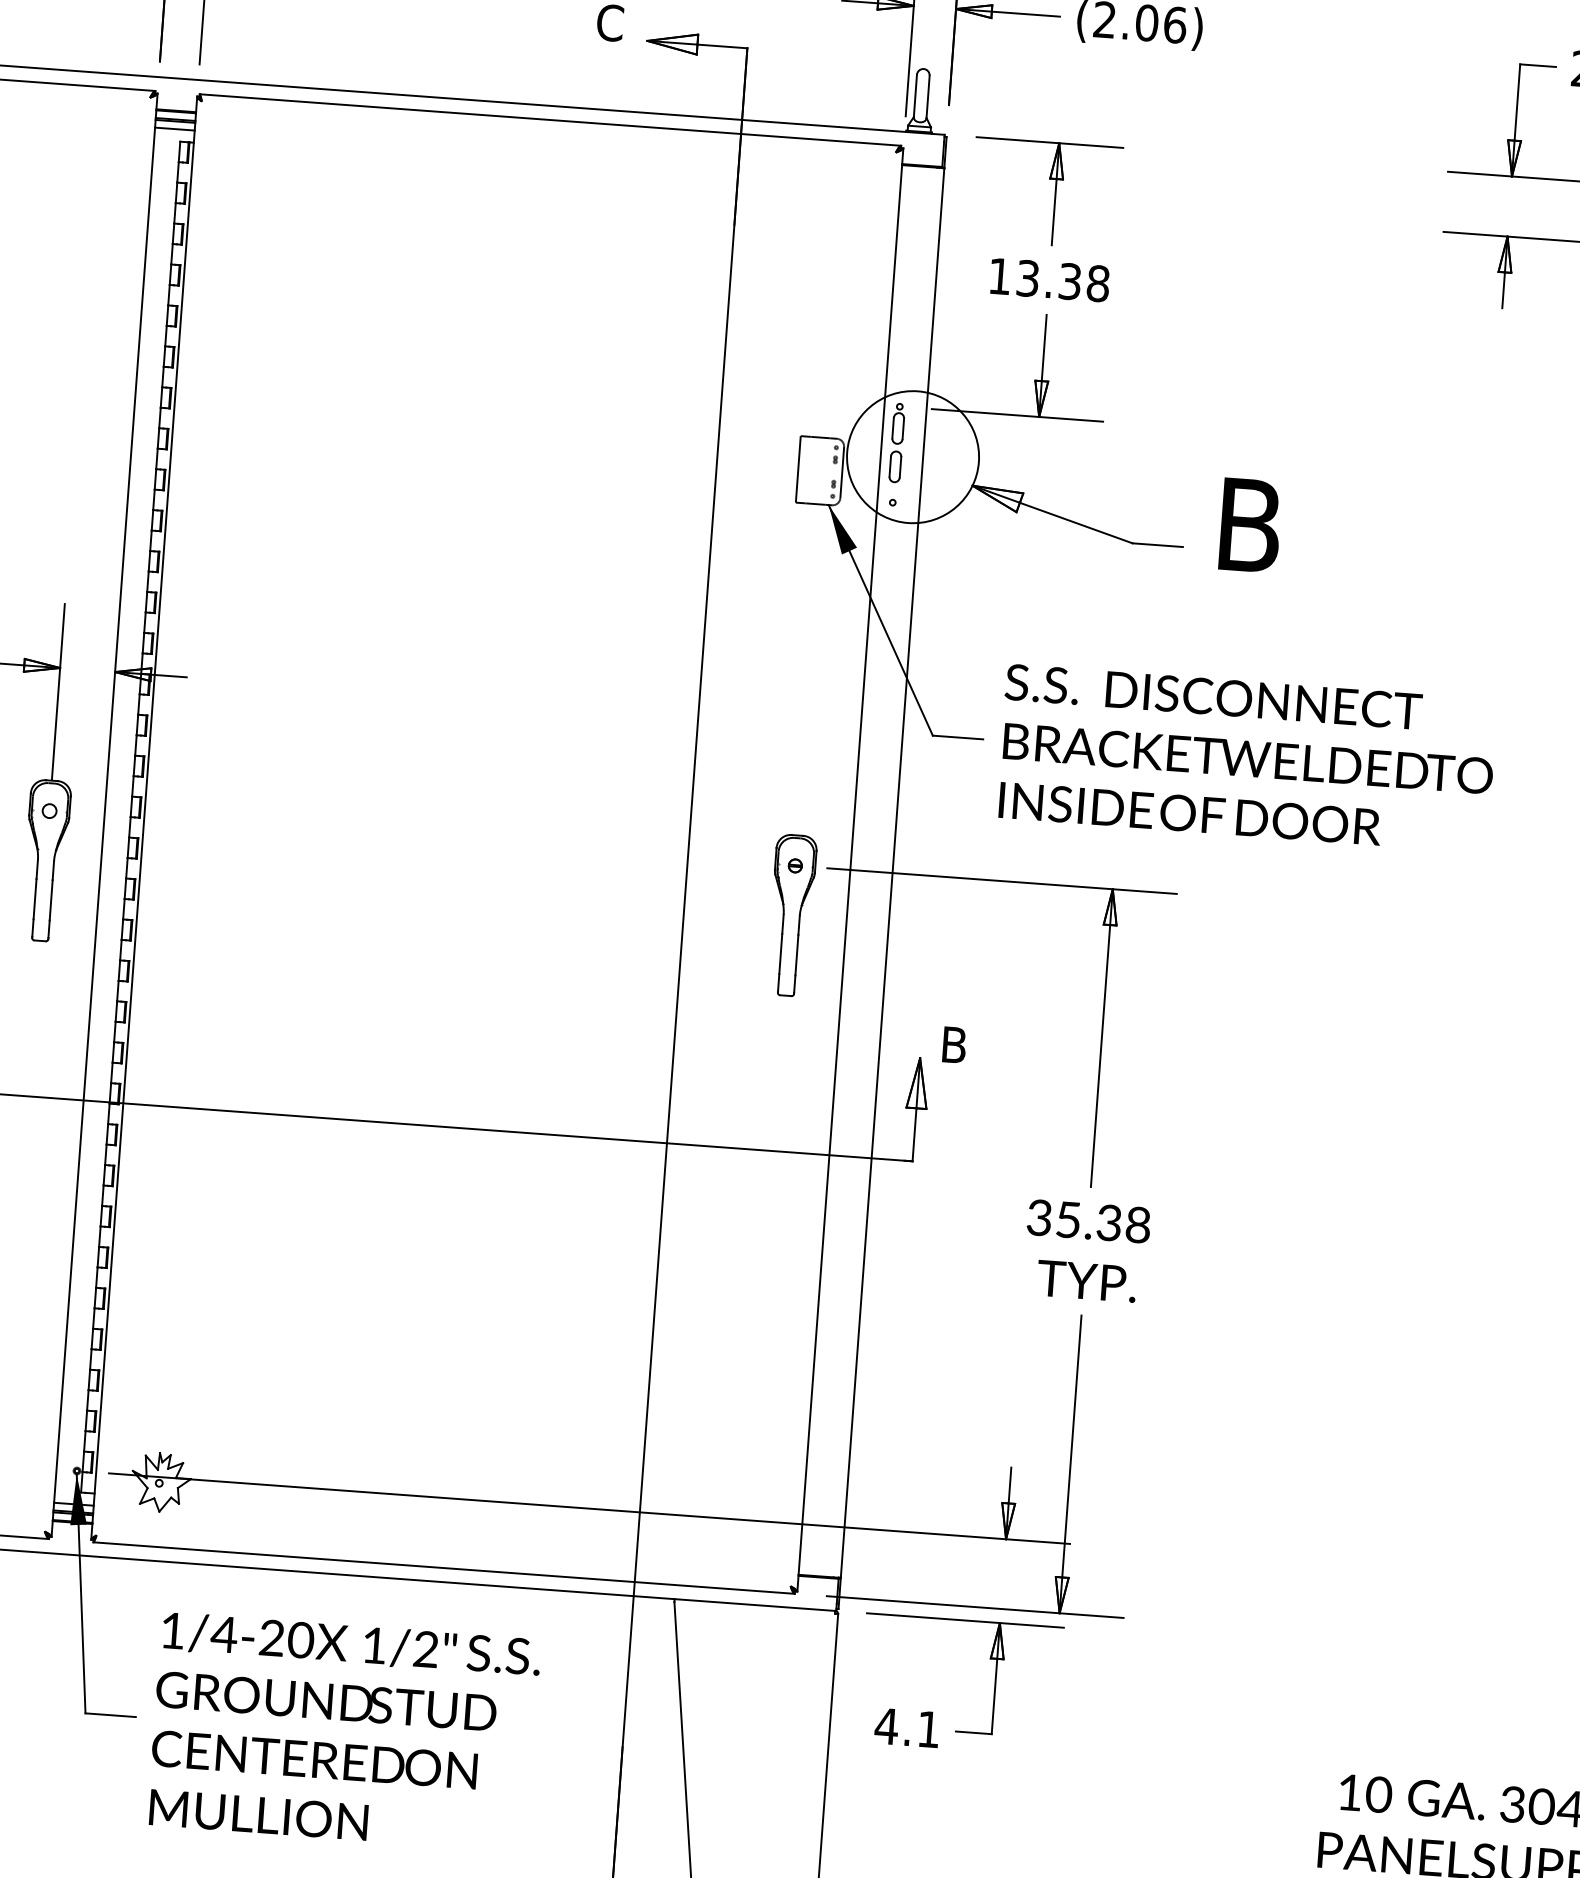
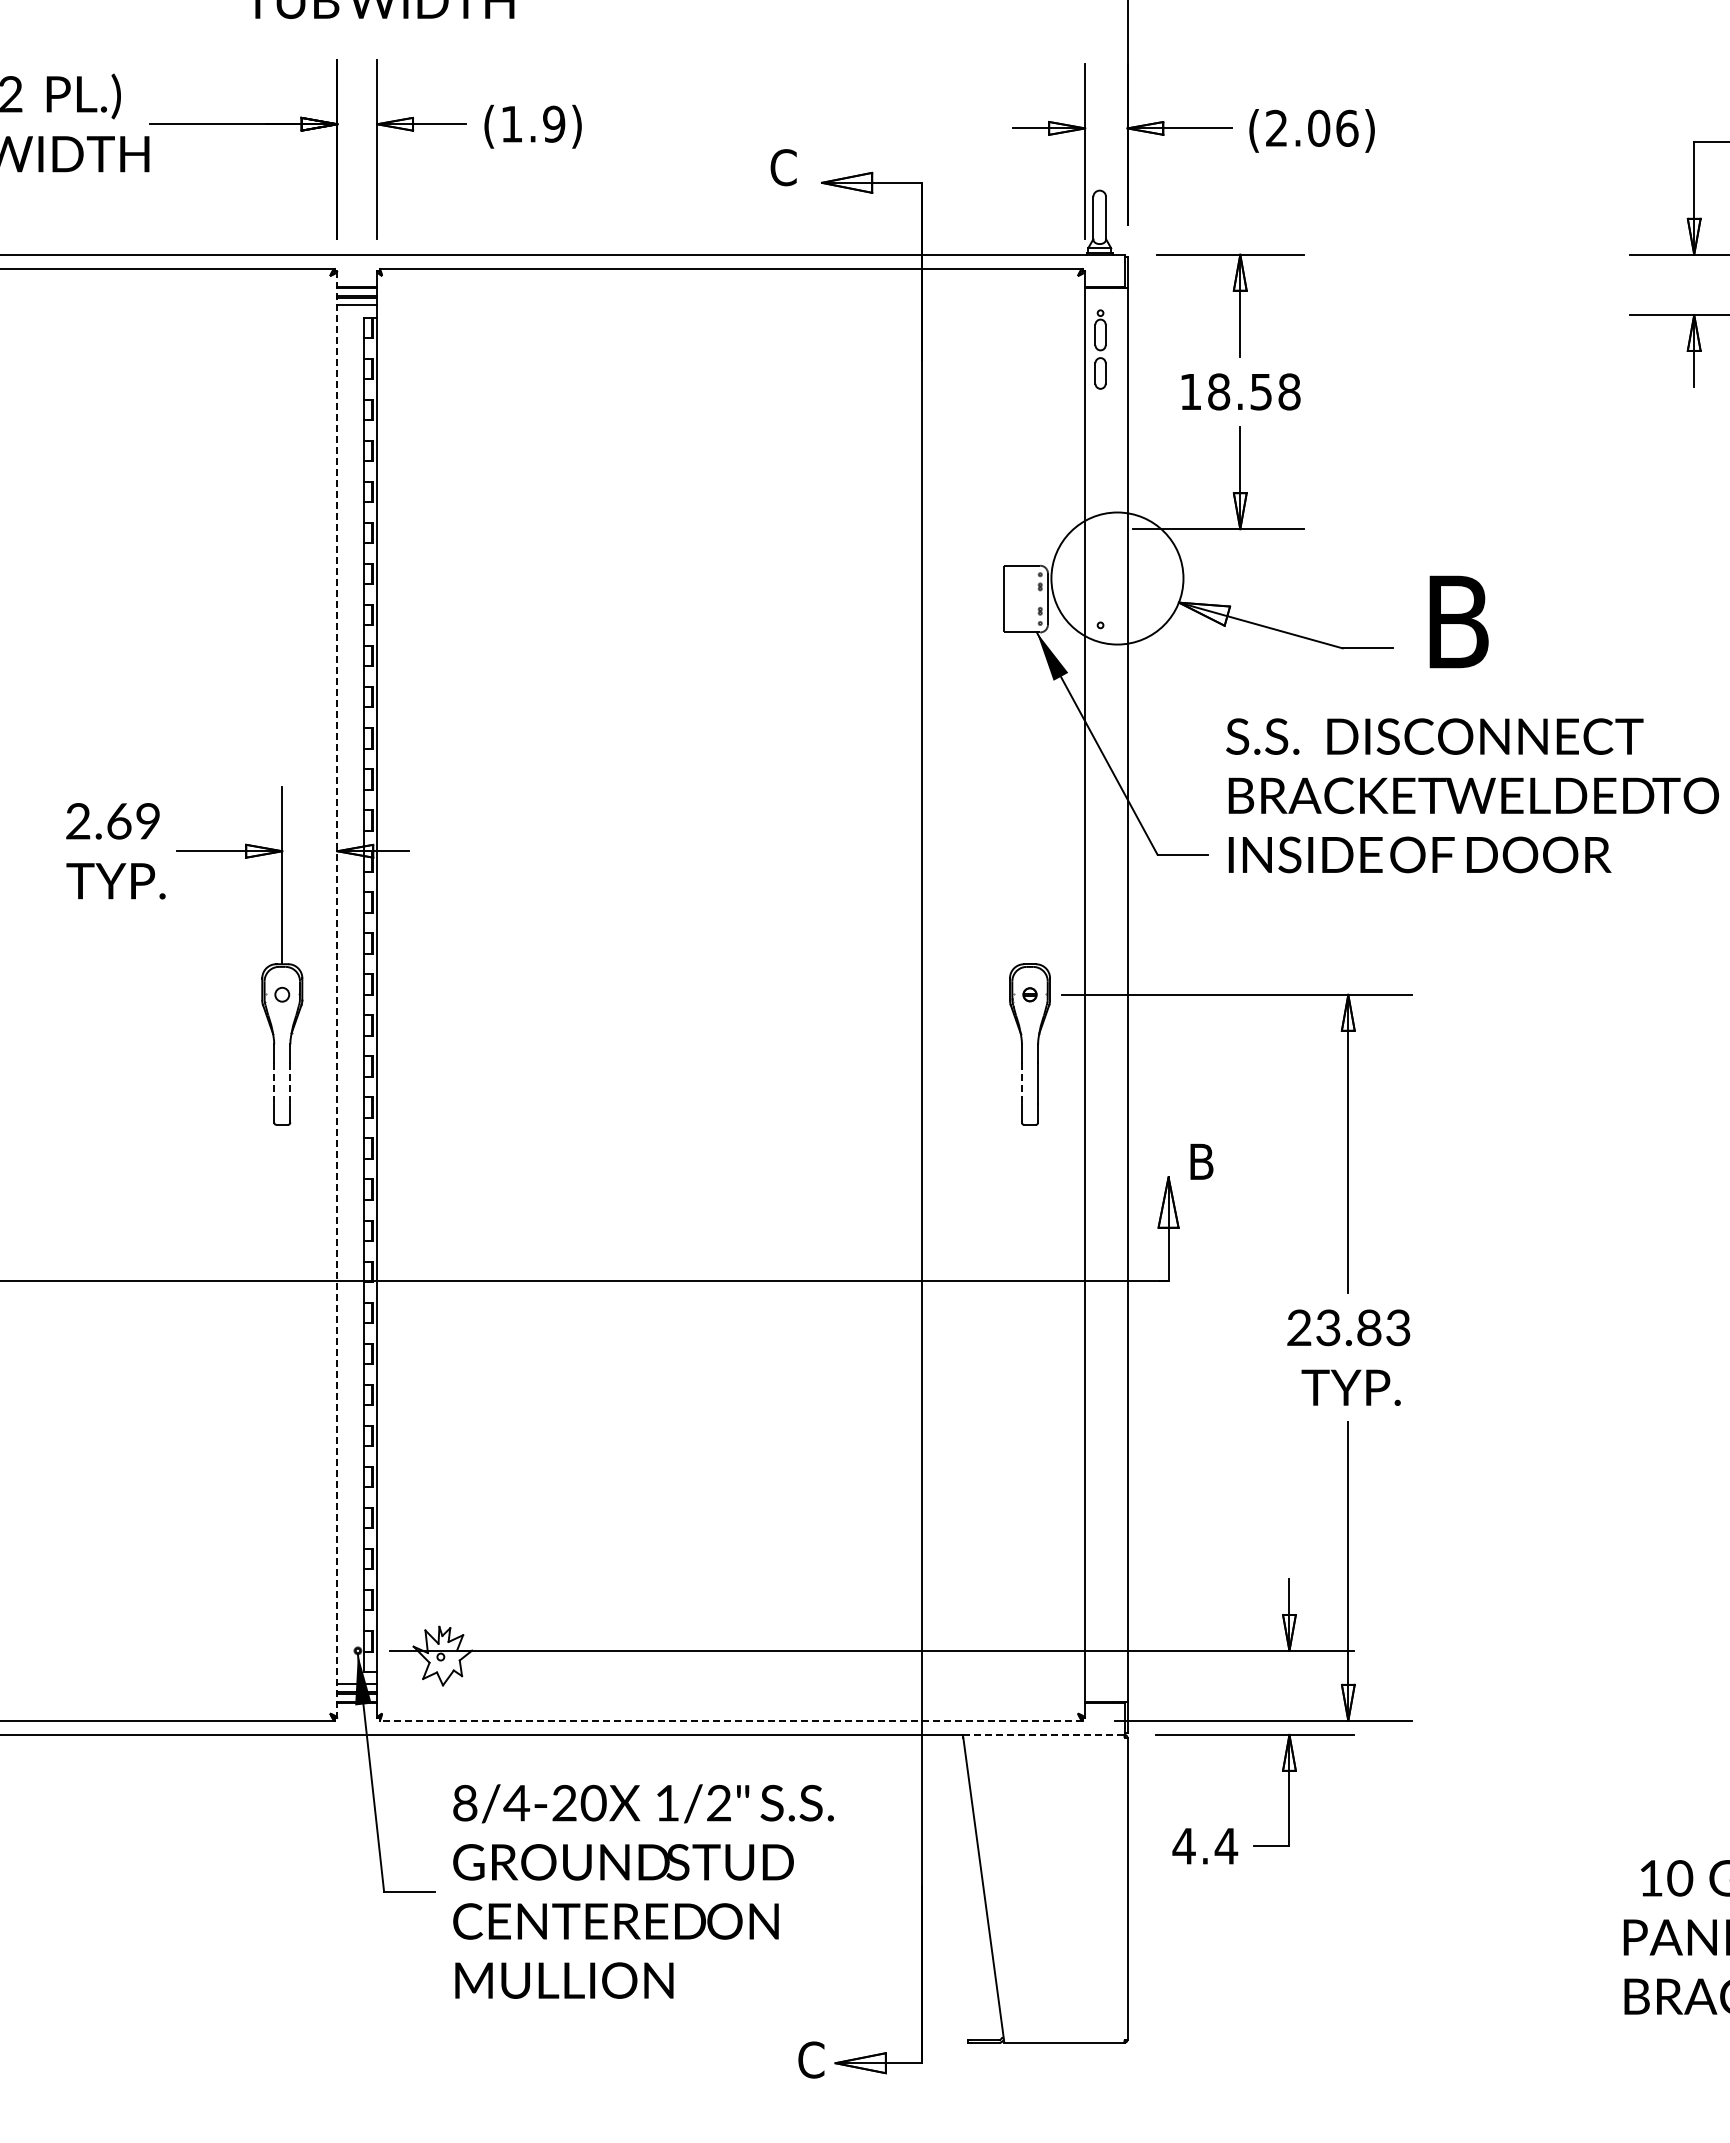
text: (1048, 279) -> (1239, 391), 13.38 -> 18.58
part: (897, 442) -> (1100, 349), moved
text: (1246, 758) -> (1472, 795), moved
line: (104, 814) -> (337, 994), solid -> dashed
line: (35, 900) -> (274, 1084), solid -> dashed
line: (51, 901) -> (290, 1084), solid -> dashed
line: (780, 954) -> (1021, 1084), solid -> dashed
text: (1088, 1221) -> (1348, 1327), 35.38 -> 23.83
line: (444, 1567) -> (731, 1720), solid -> dashed
line: (755, 1604) -> (1044, 1734), solid -> dashed
text: (173, 1630) -> (465, 1802), 1/4-20 -> 8/4-20
text: (928, 1729) -> (1226, 1846), 4.1 -> 4.4

